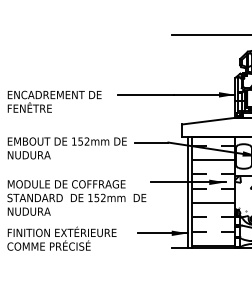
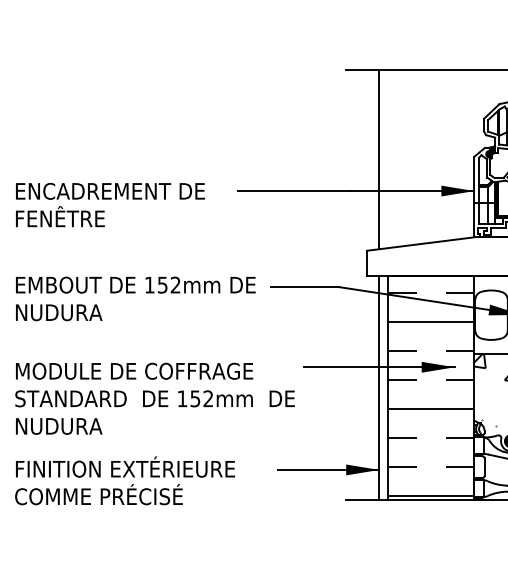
line: (188, 78) -> (379, 158), added

